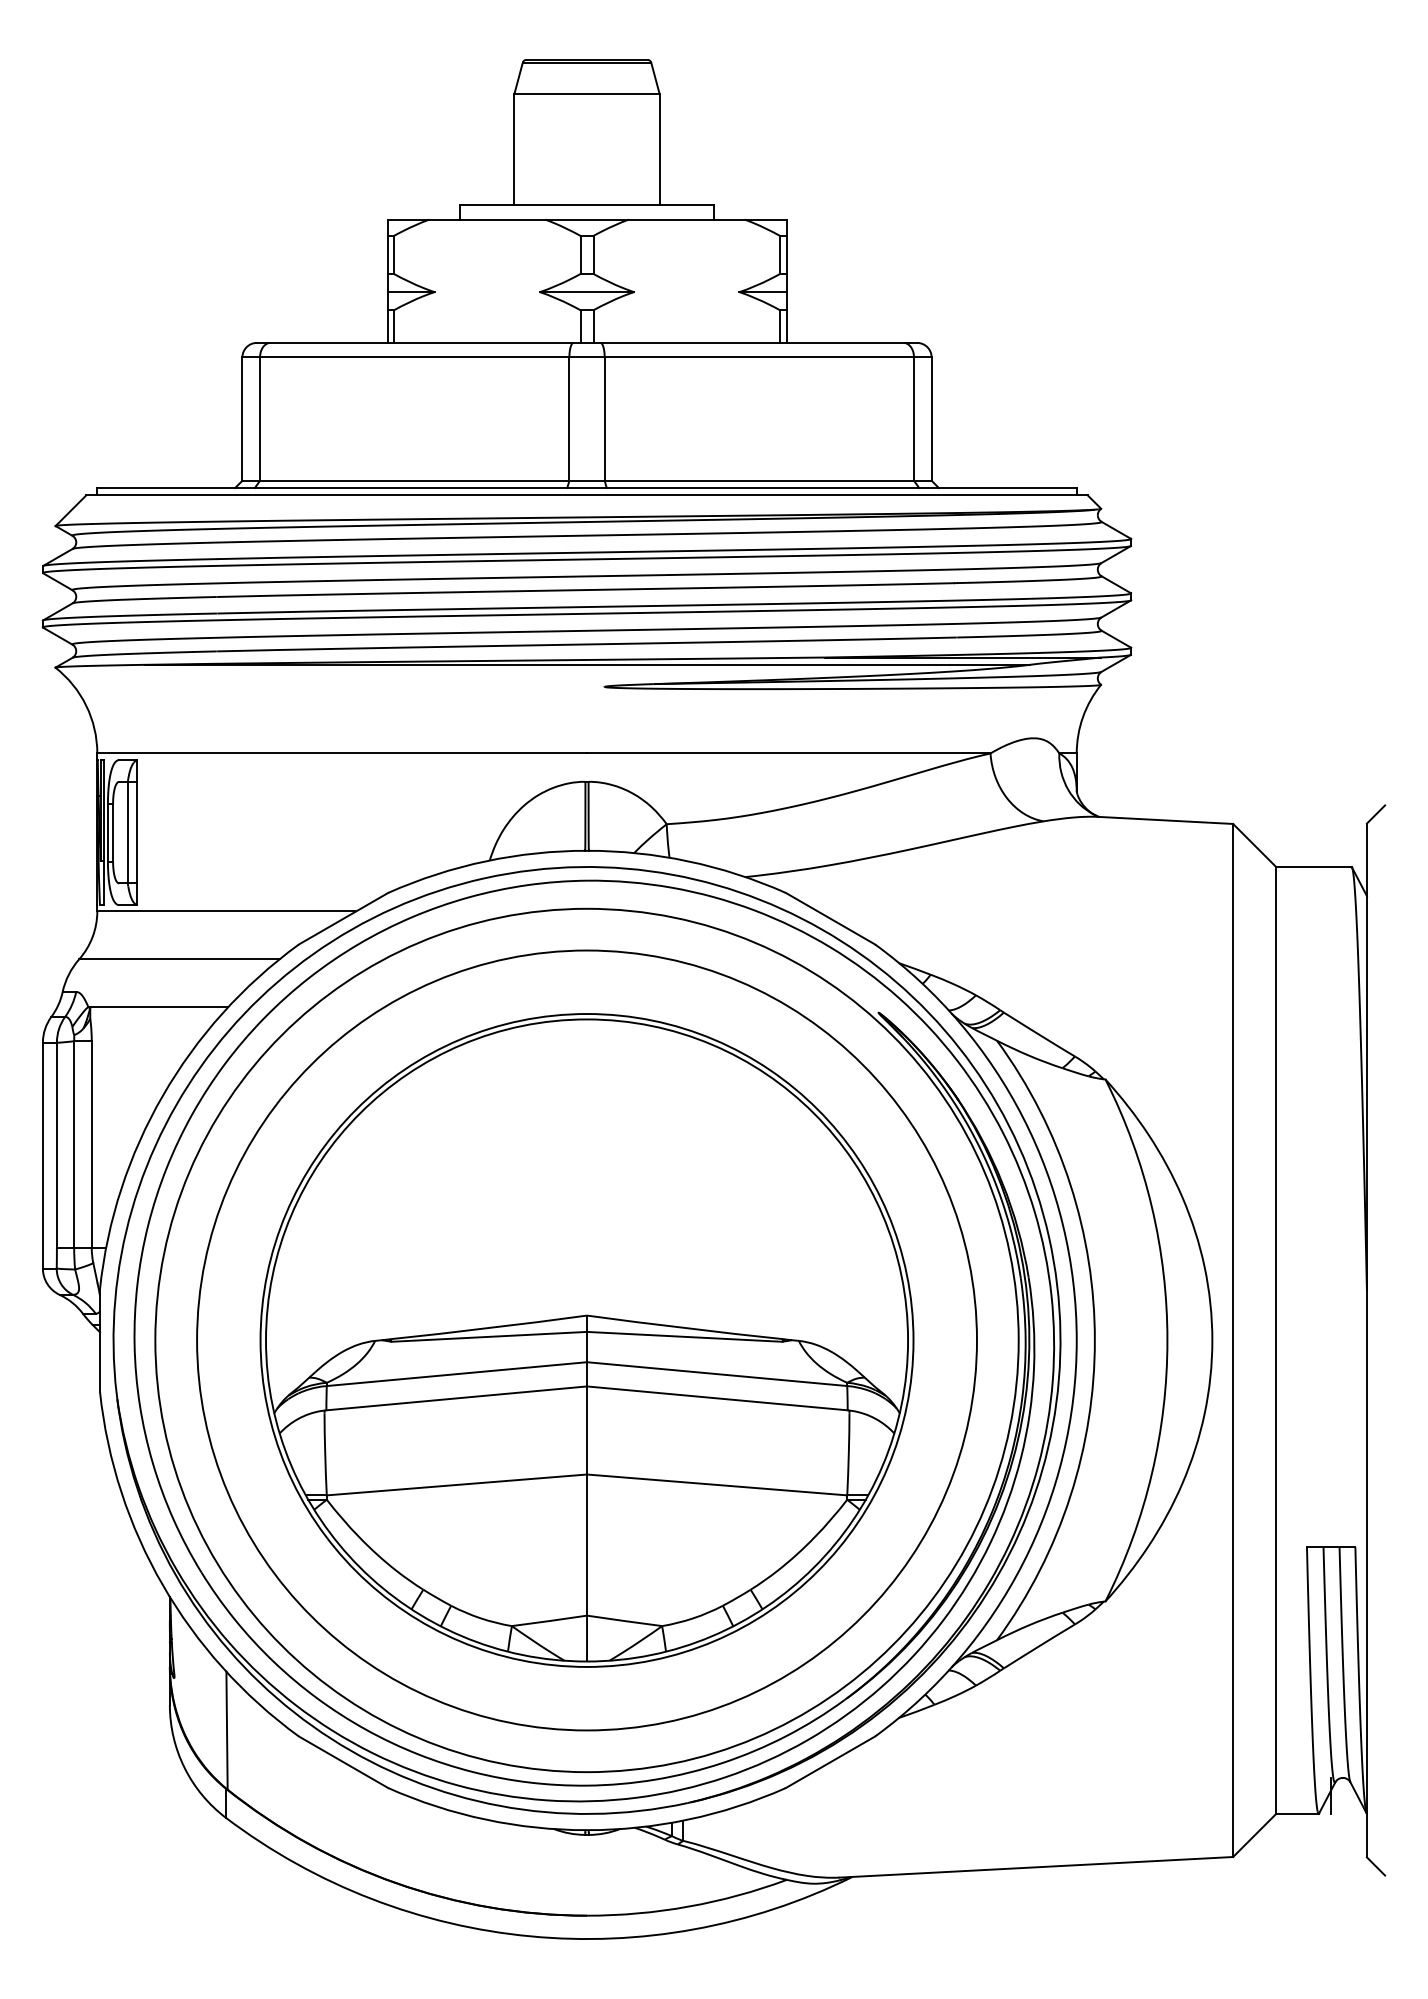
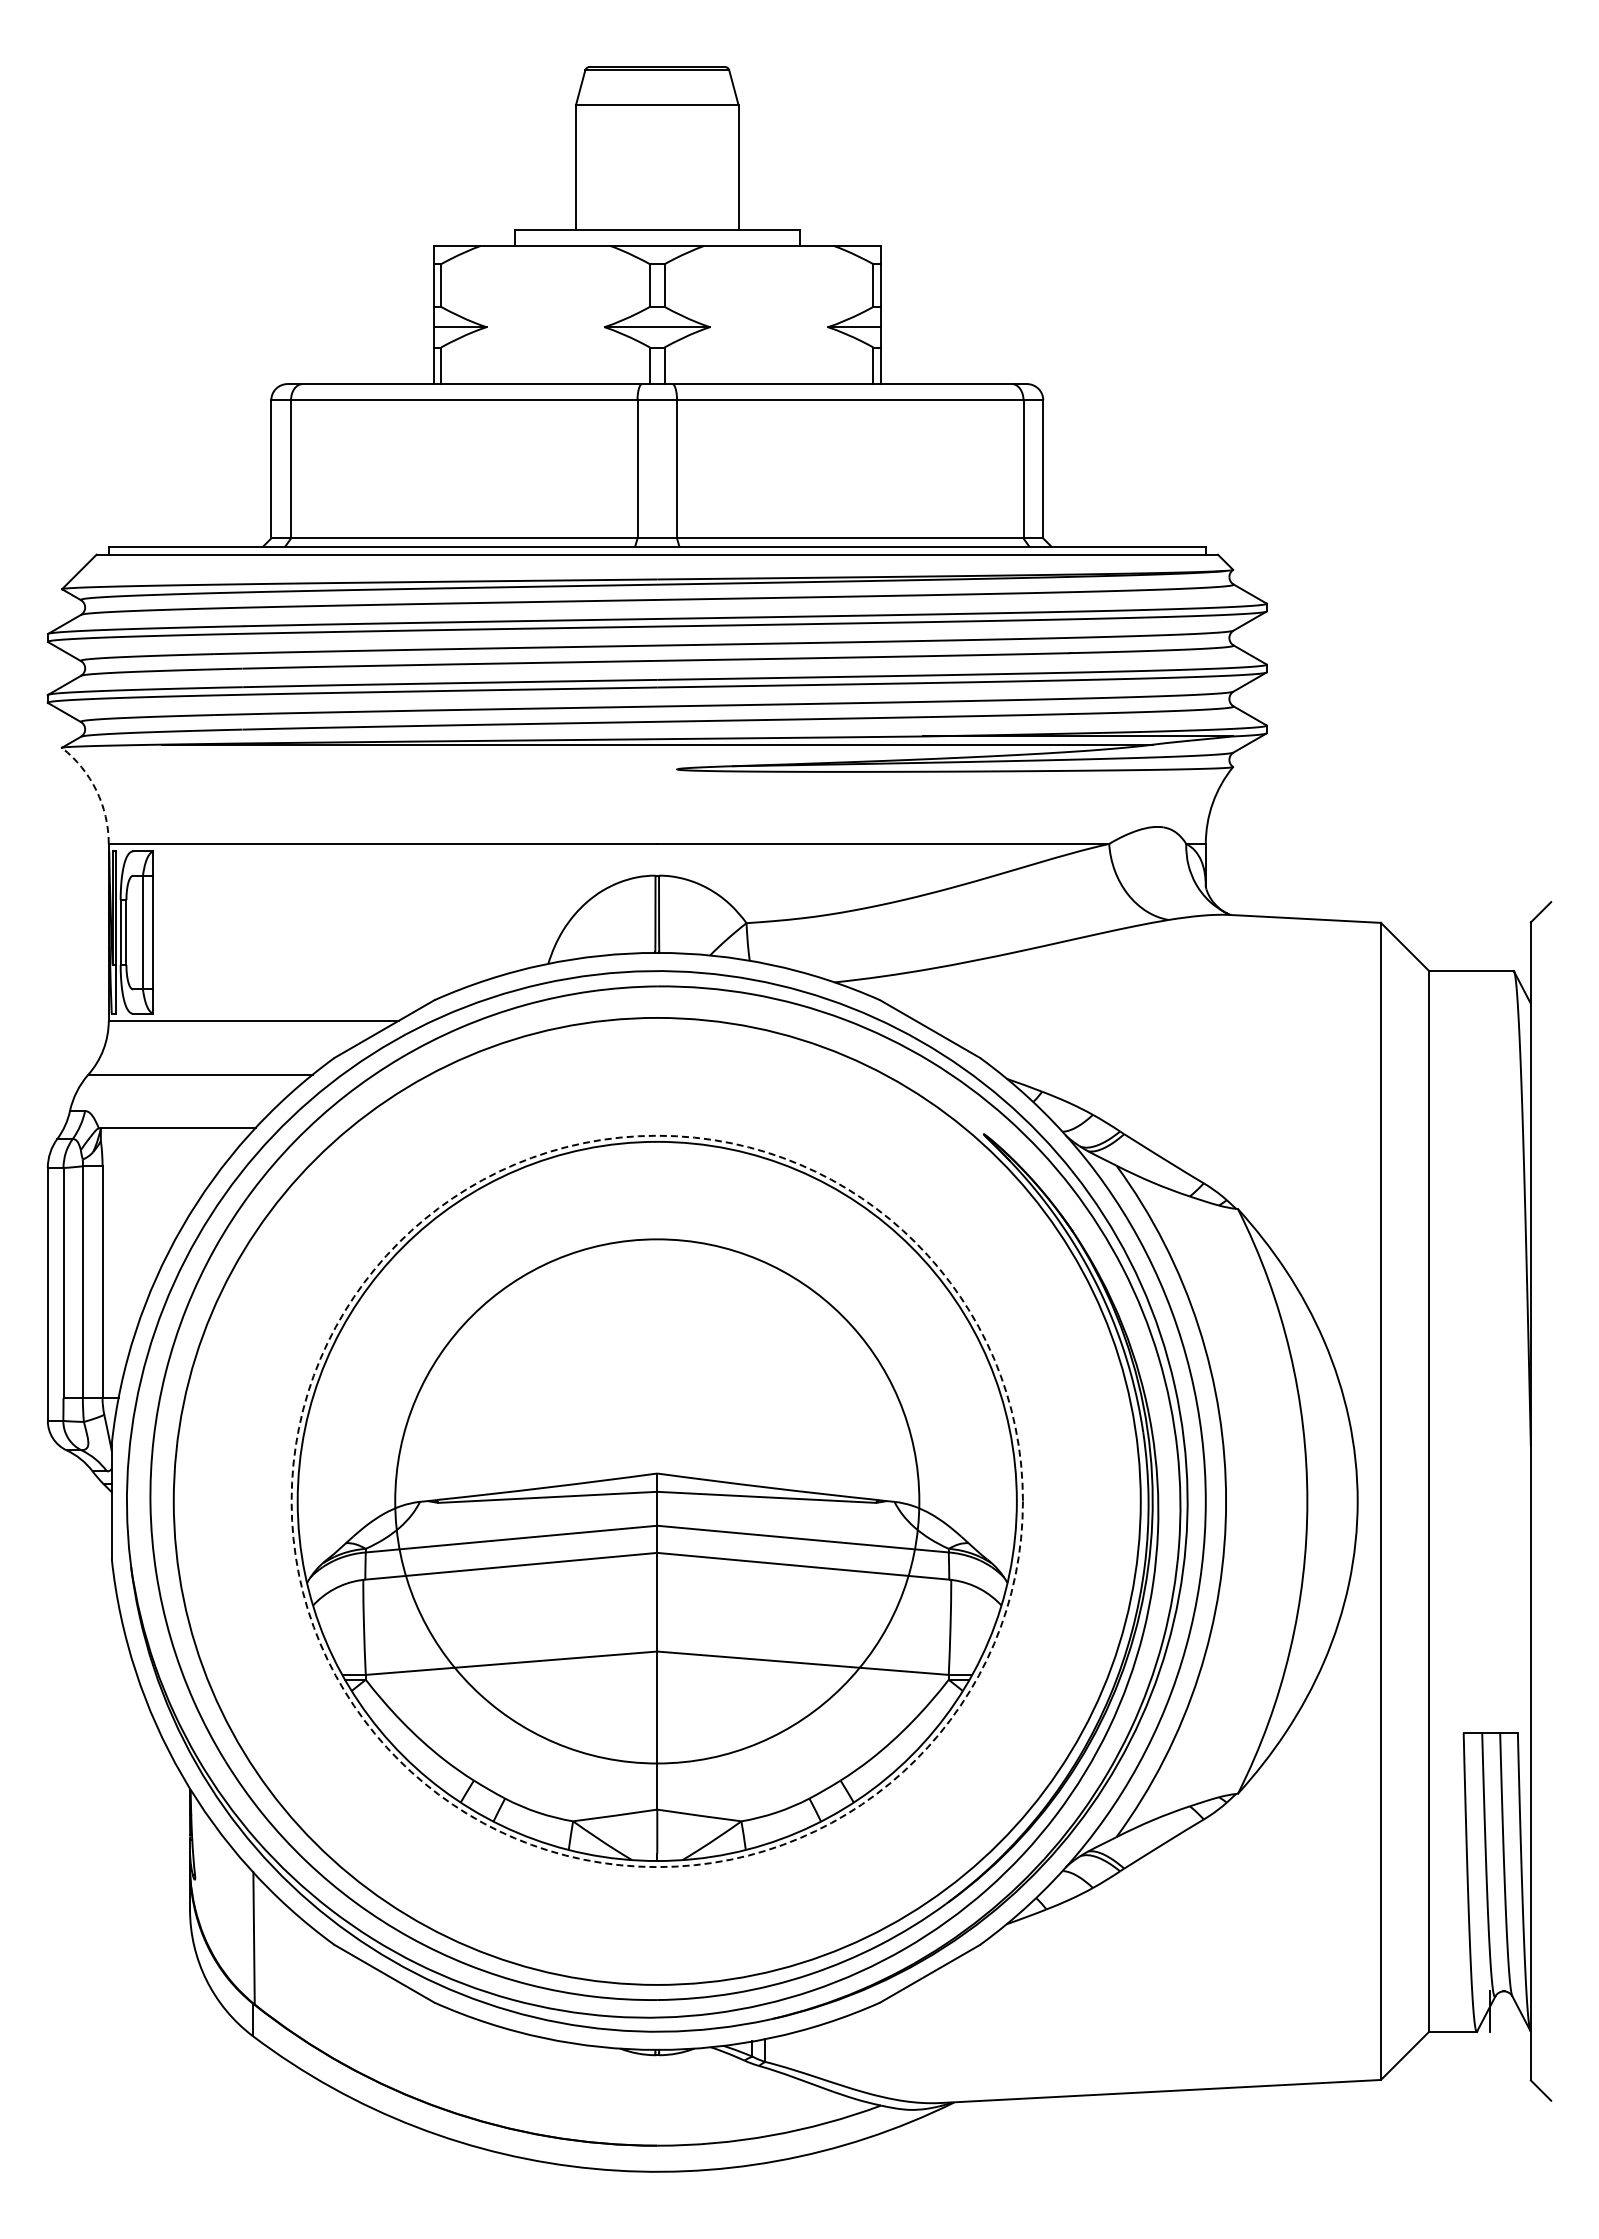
arc: (86, 705) -> (96, 790), solid -> dashed
circle: (586, 1340) -> (656, 1501), solid -> dashed
circle: (587, 1340) -> (657, 1501), size x0.6

